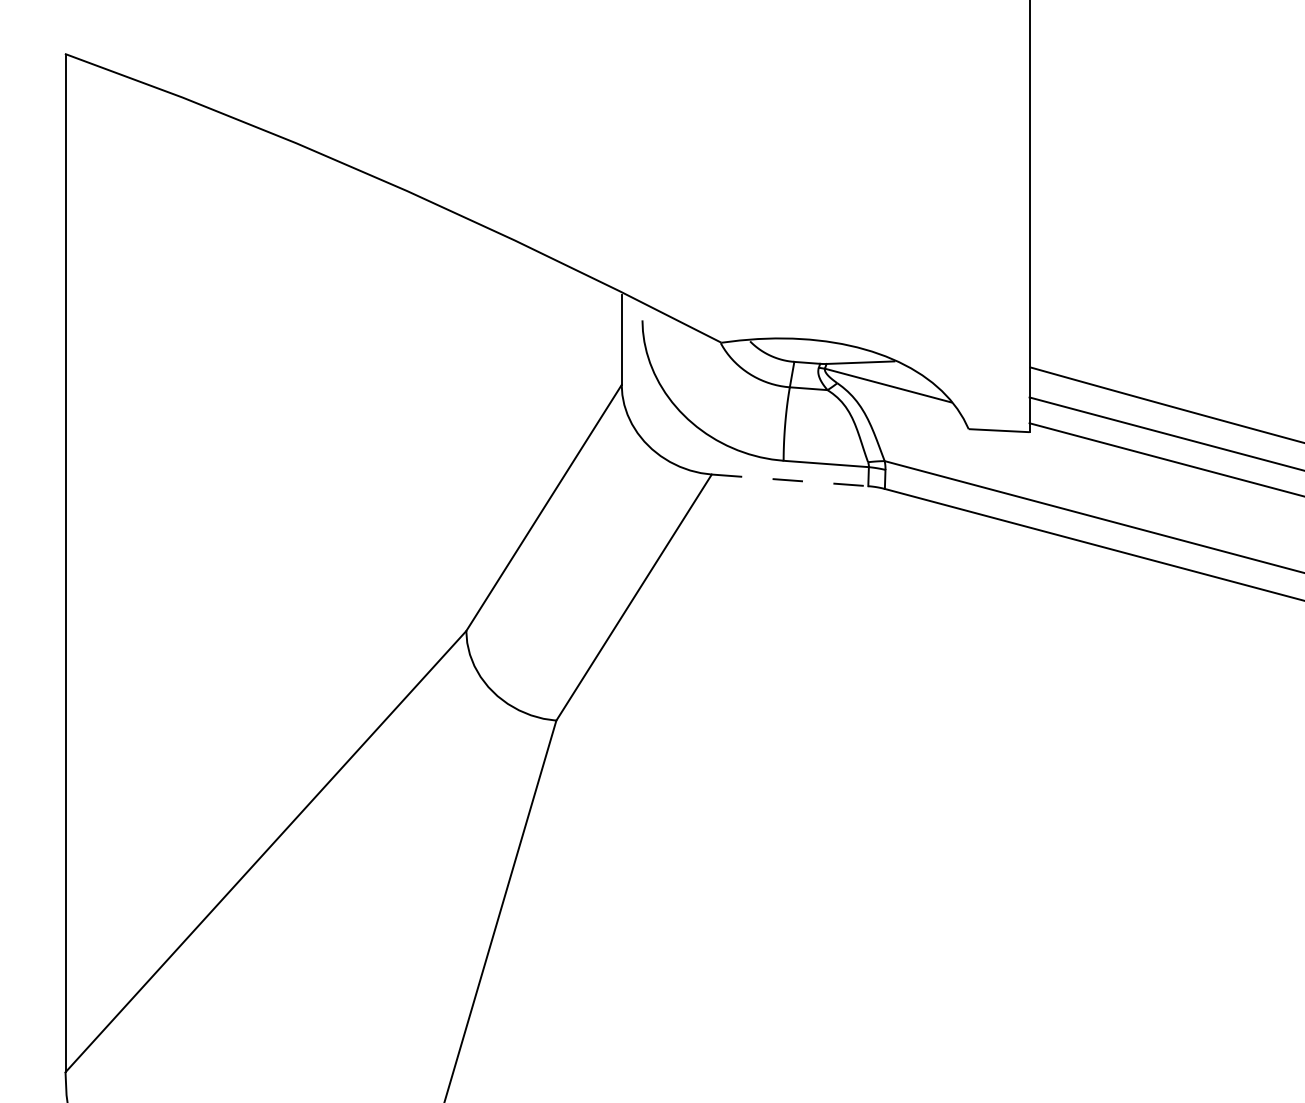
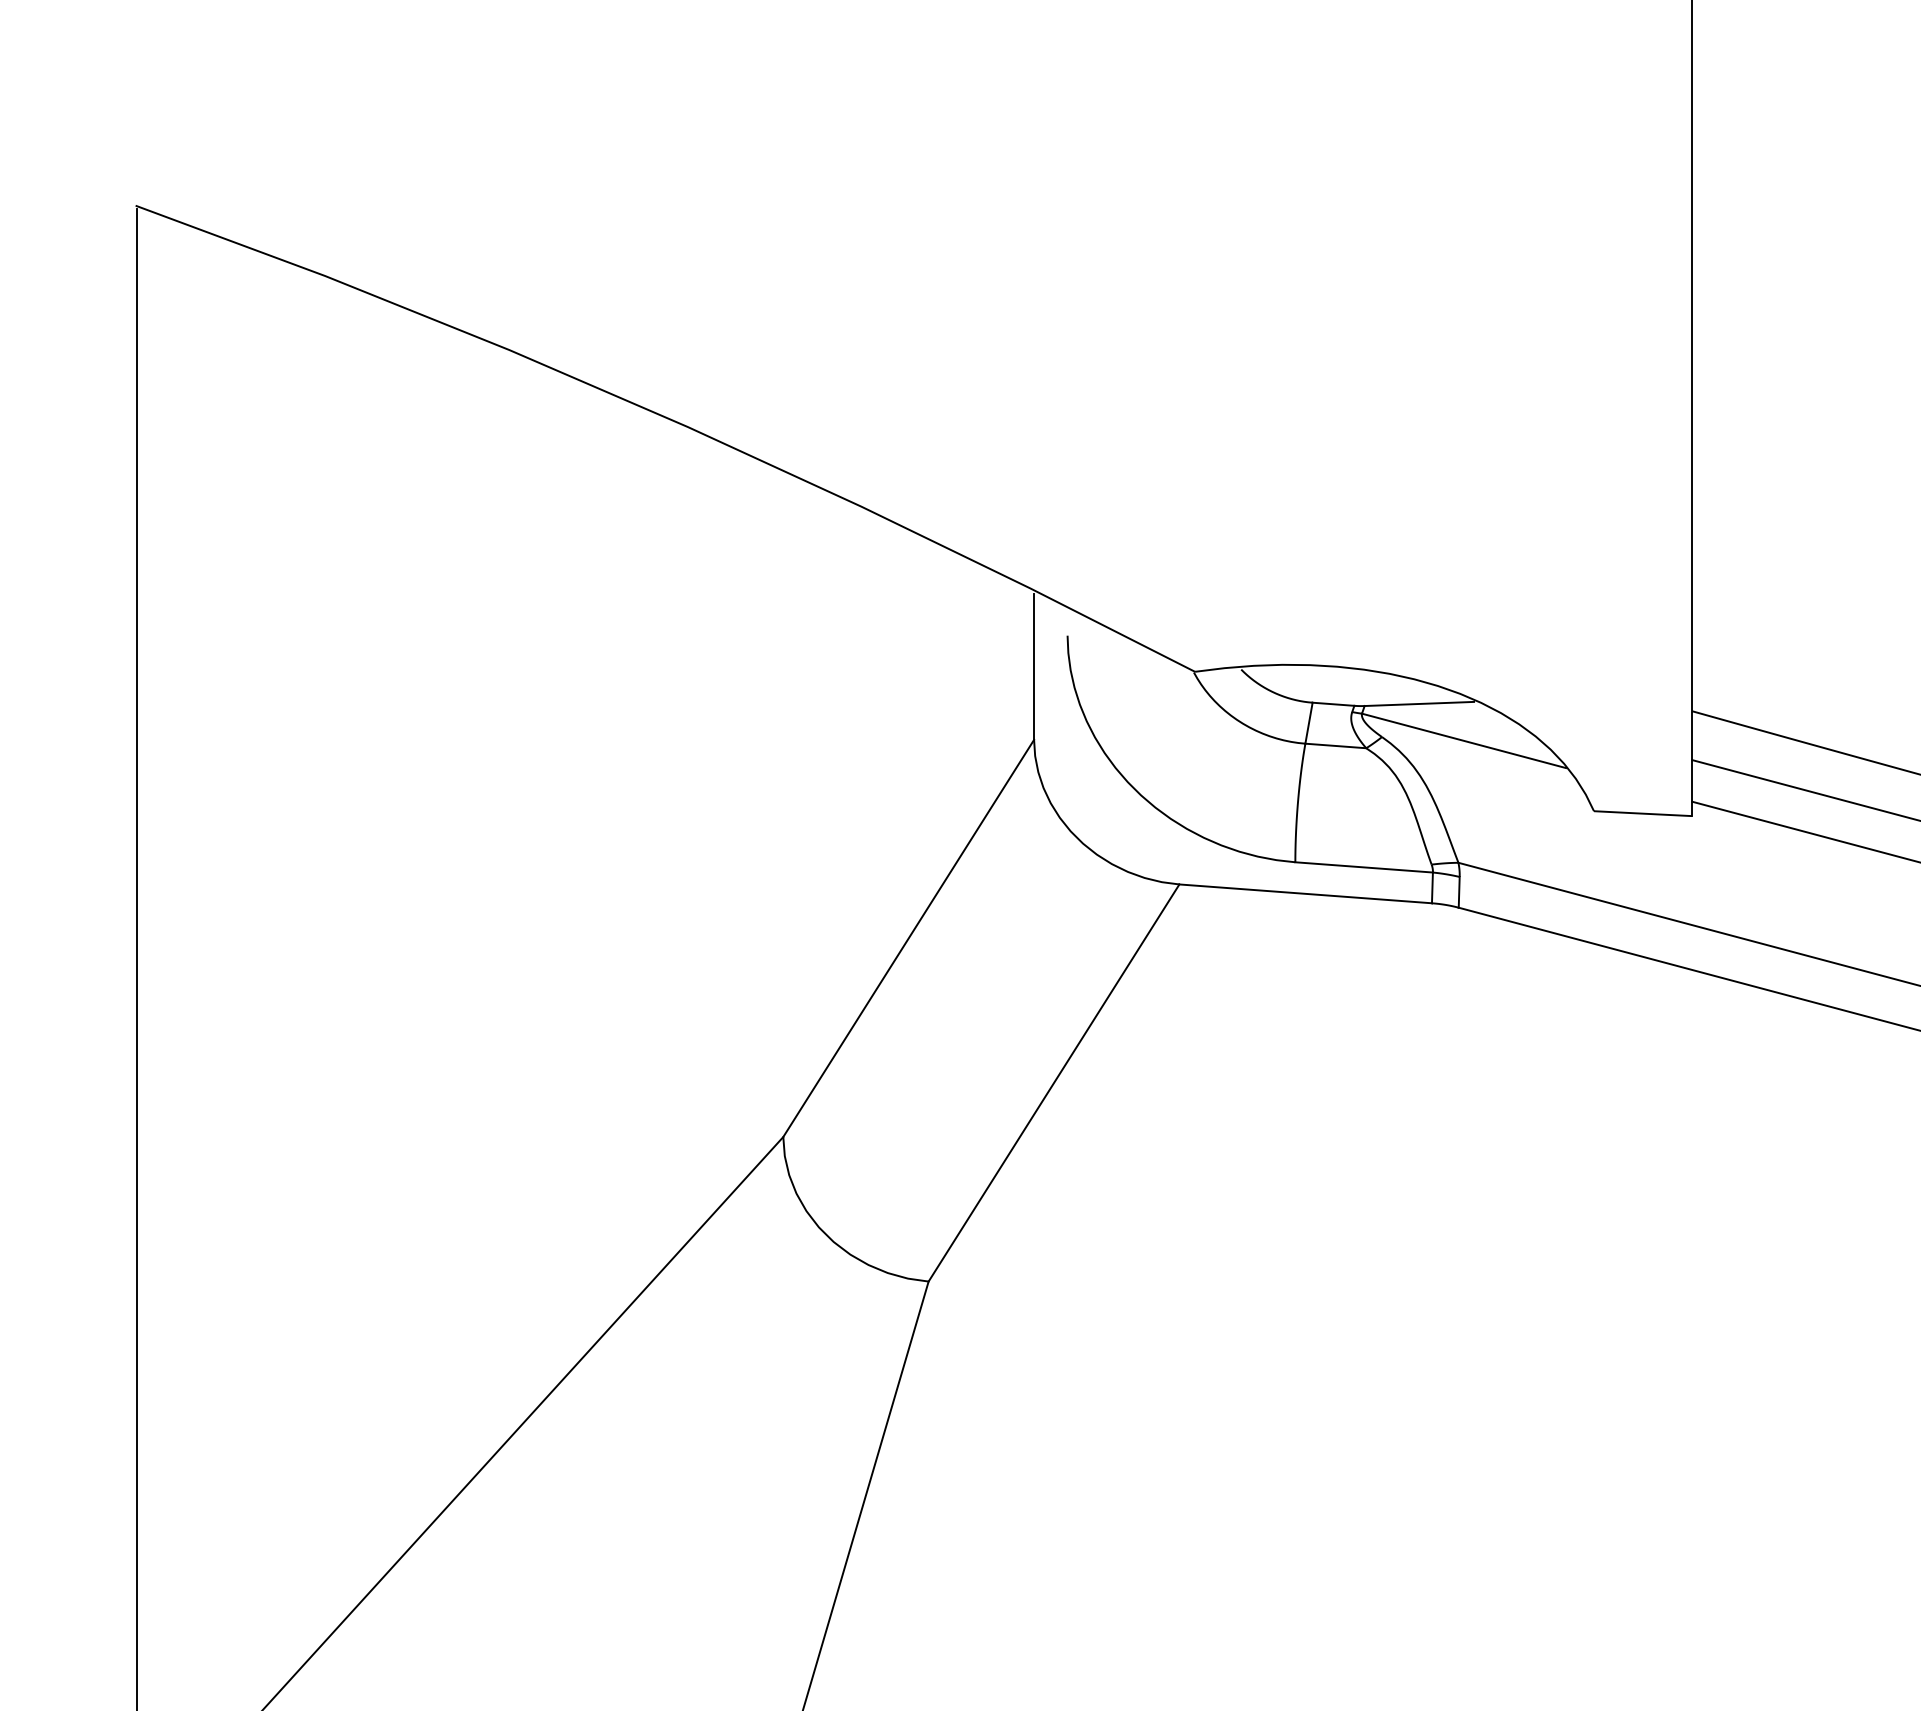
line: (790, 480) -> (1306, 894), dashed -> solid

